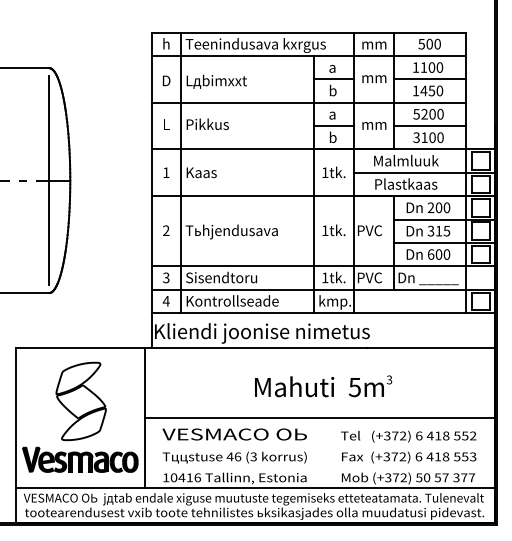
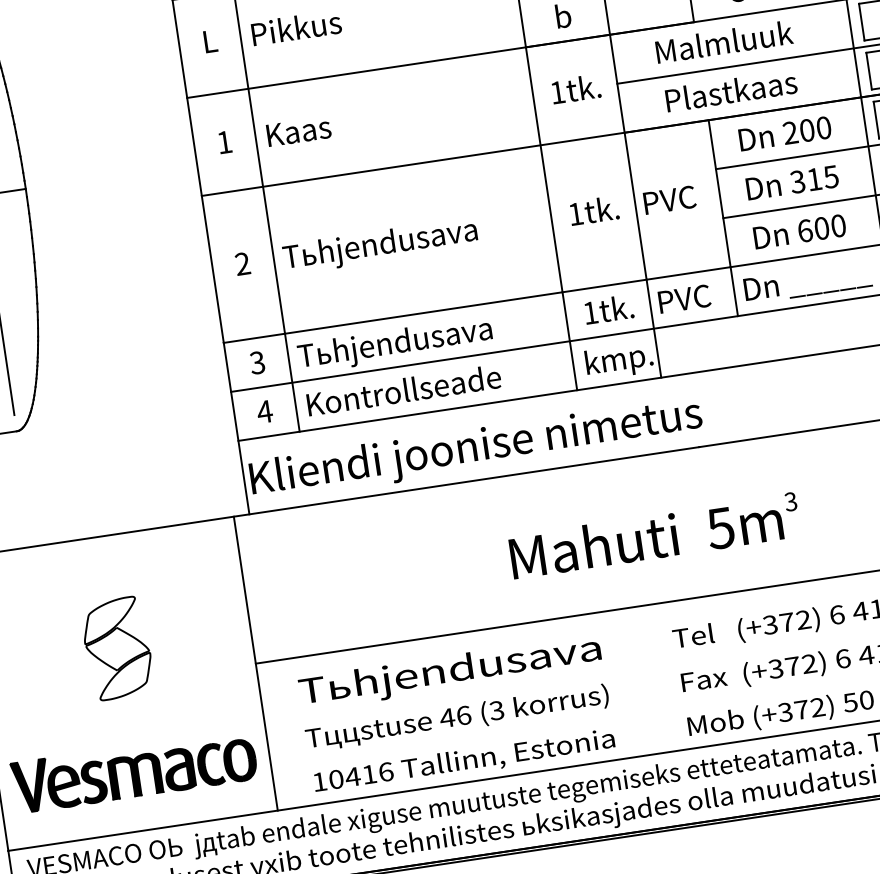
text: (231, 278) -> (394, 343), Sisendtoru -> Tьhjendusava
text: (323, 386) -> (654, 536), moved
part: (80, 401) -> (116, 648), size x0.6
text: (234, 435) -> (449, 671), VESMACO OЬ -> Tьhjendusava

